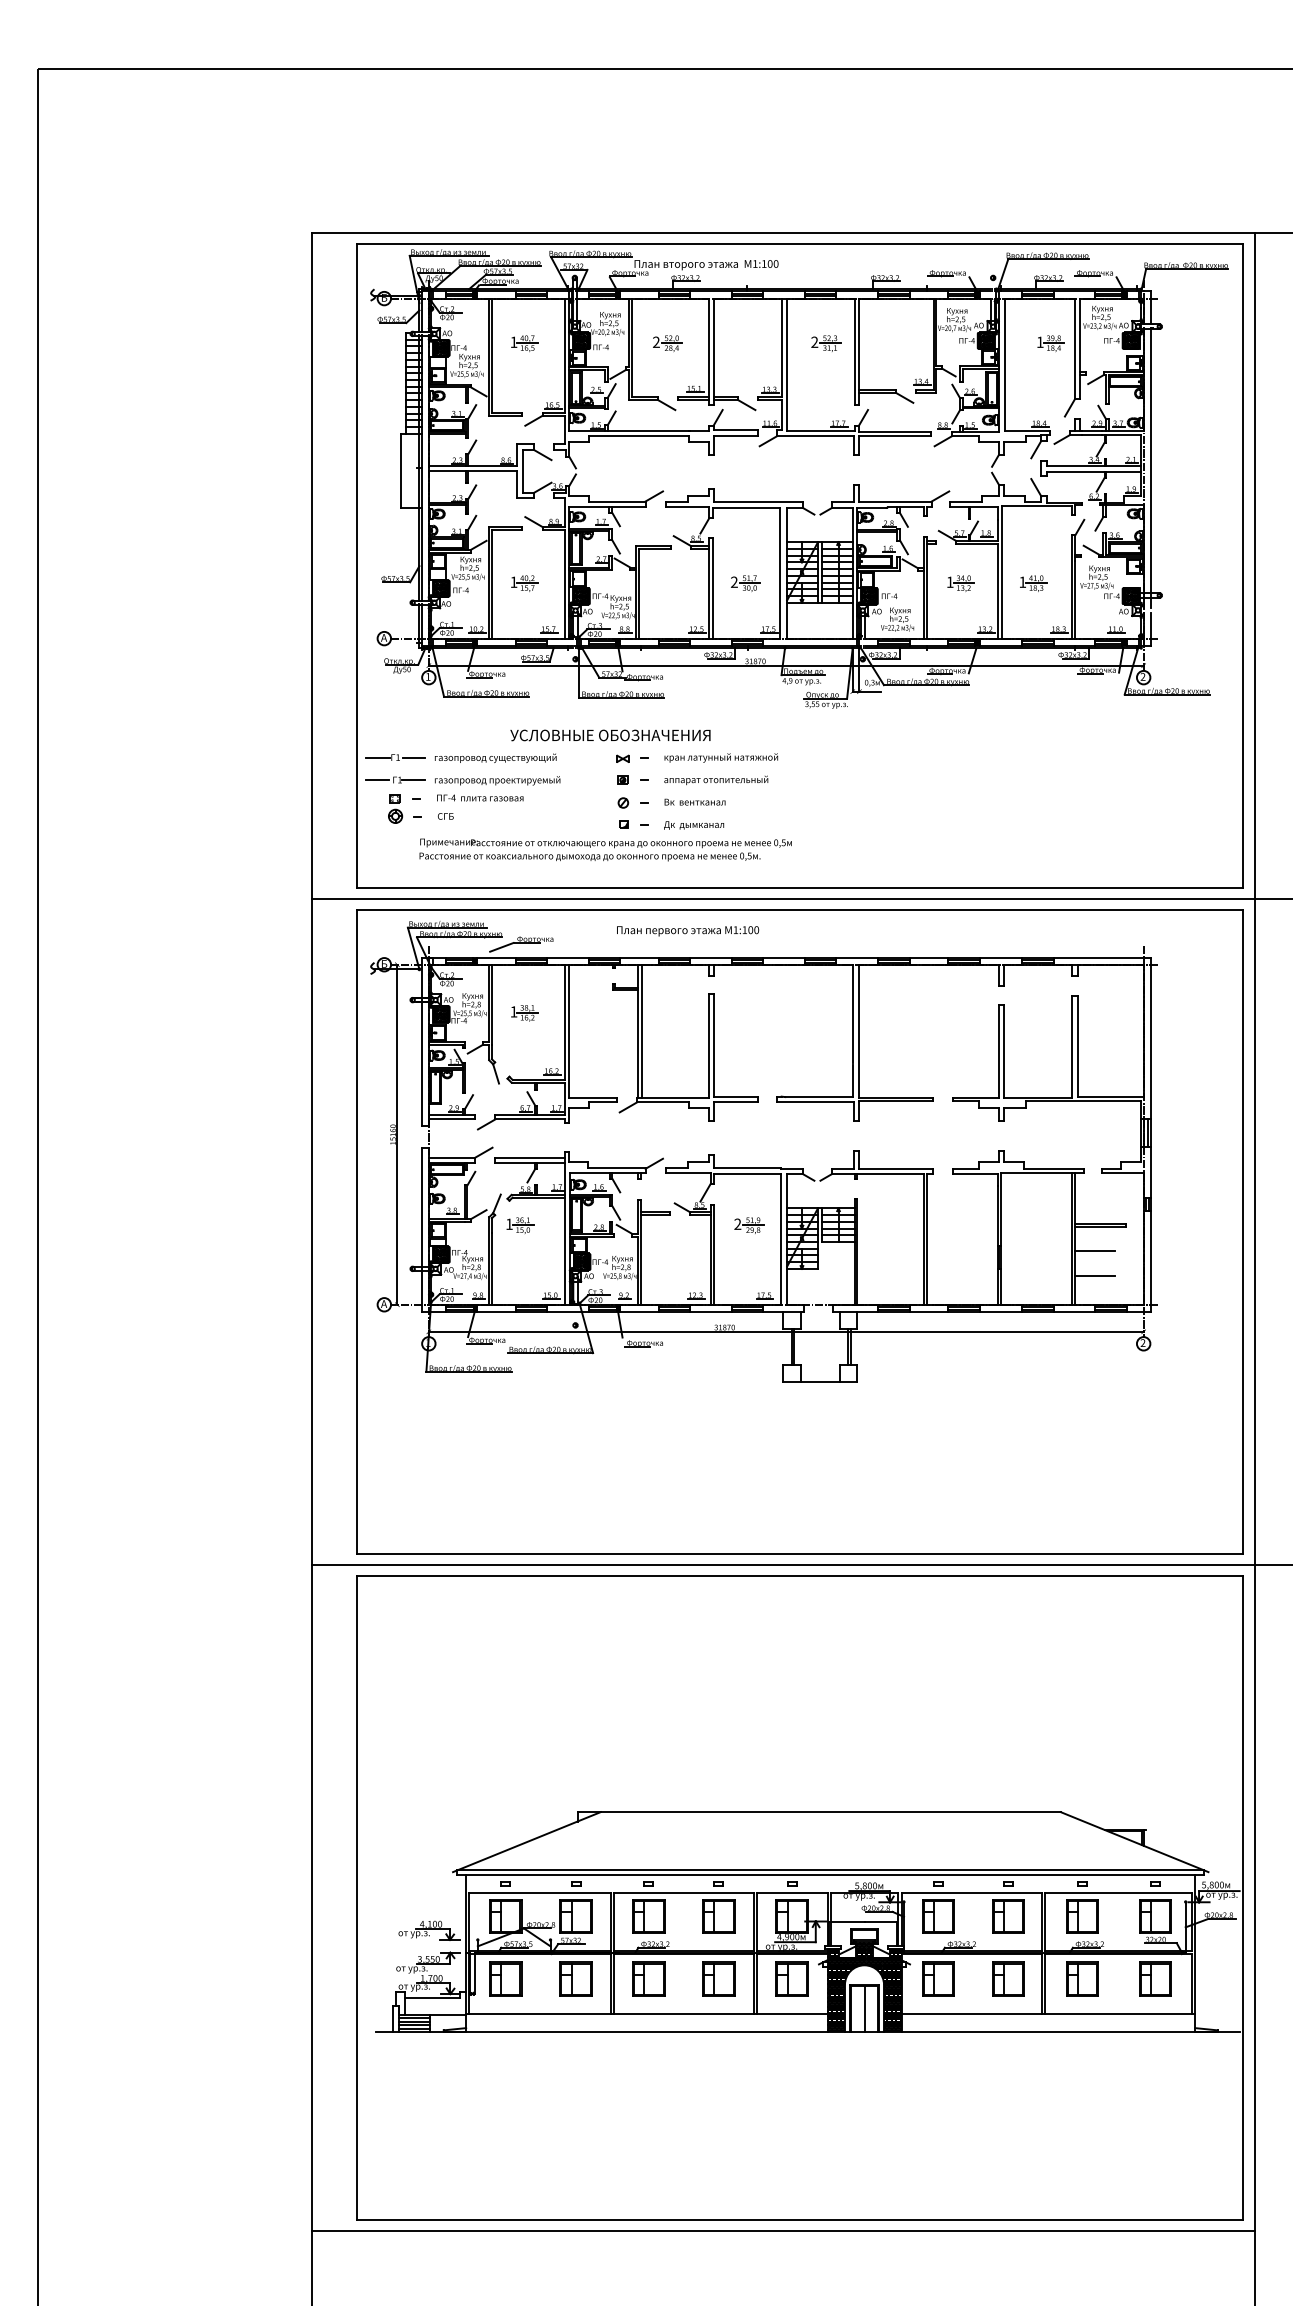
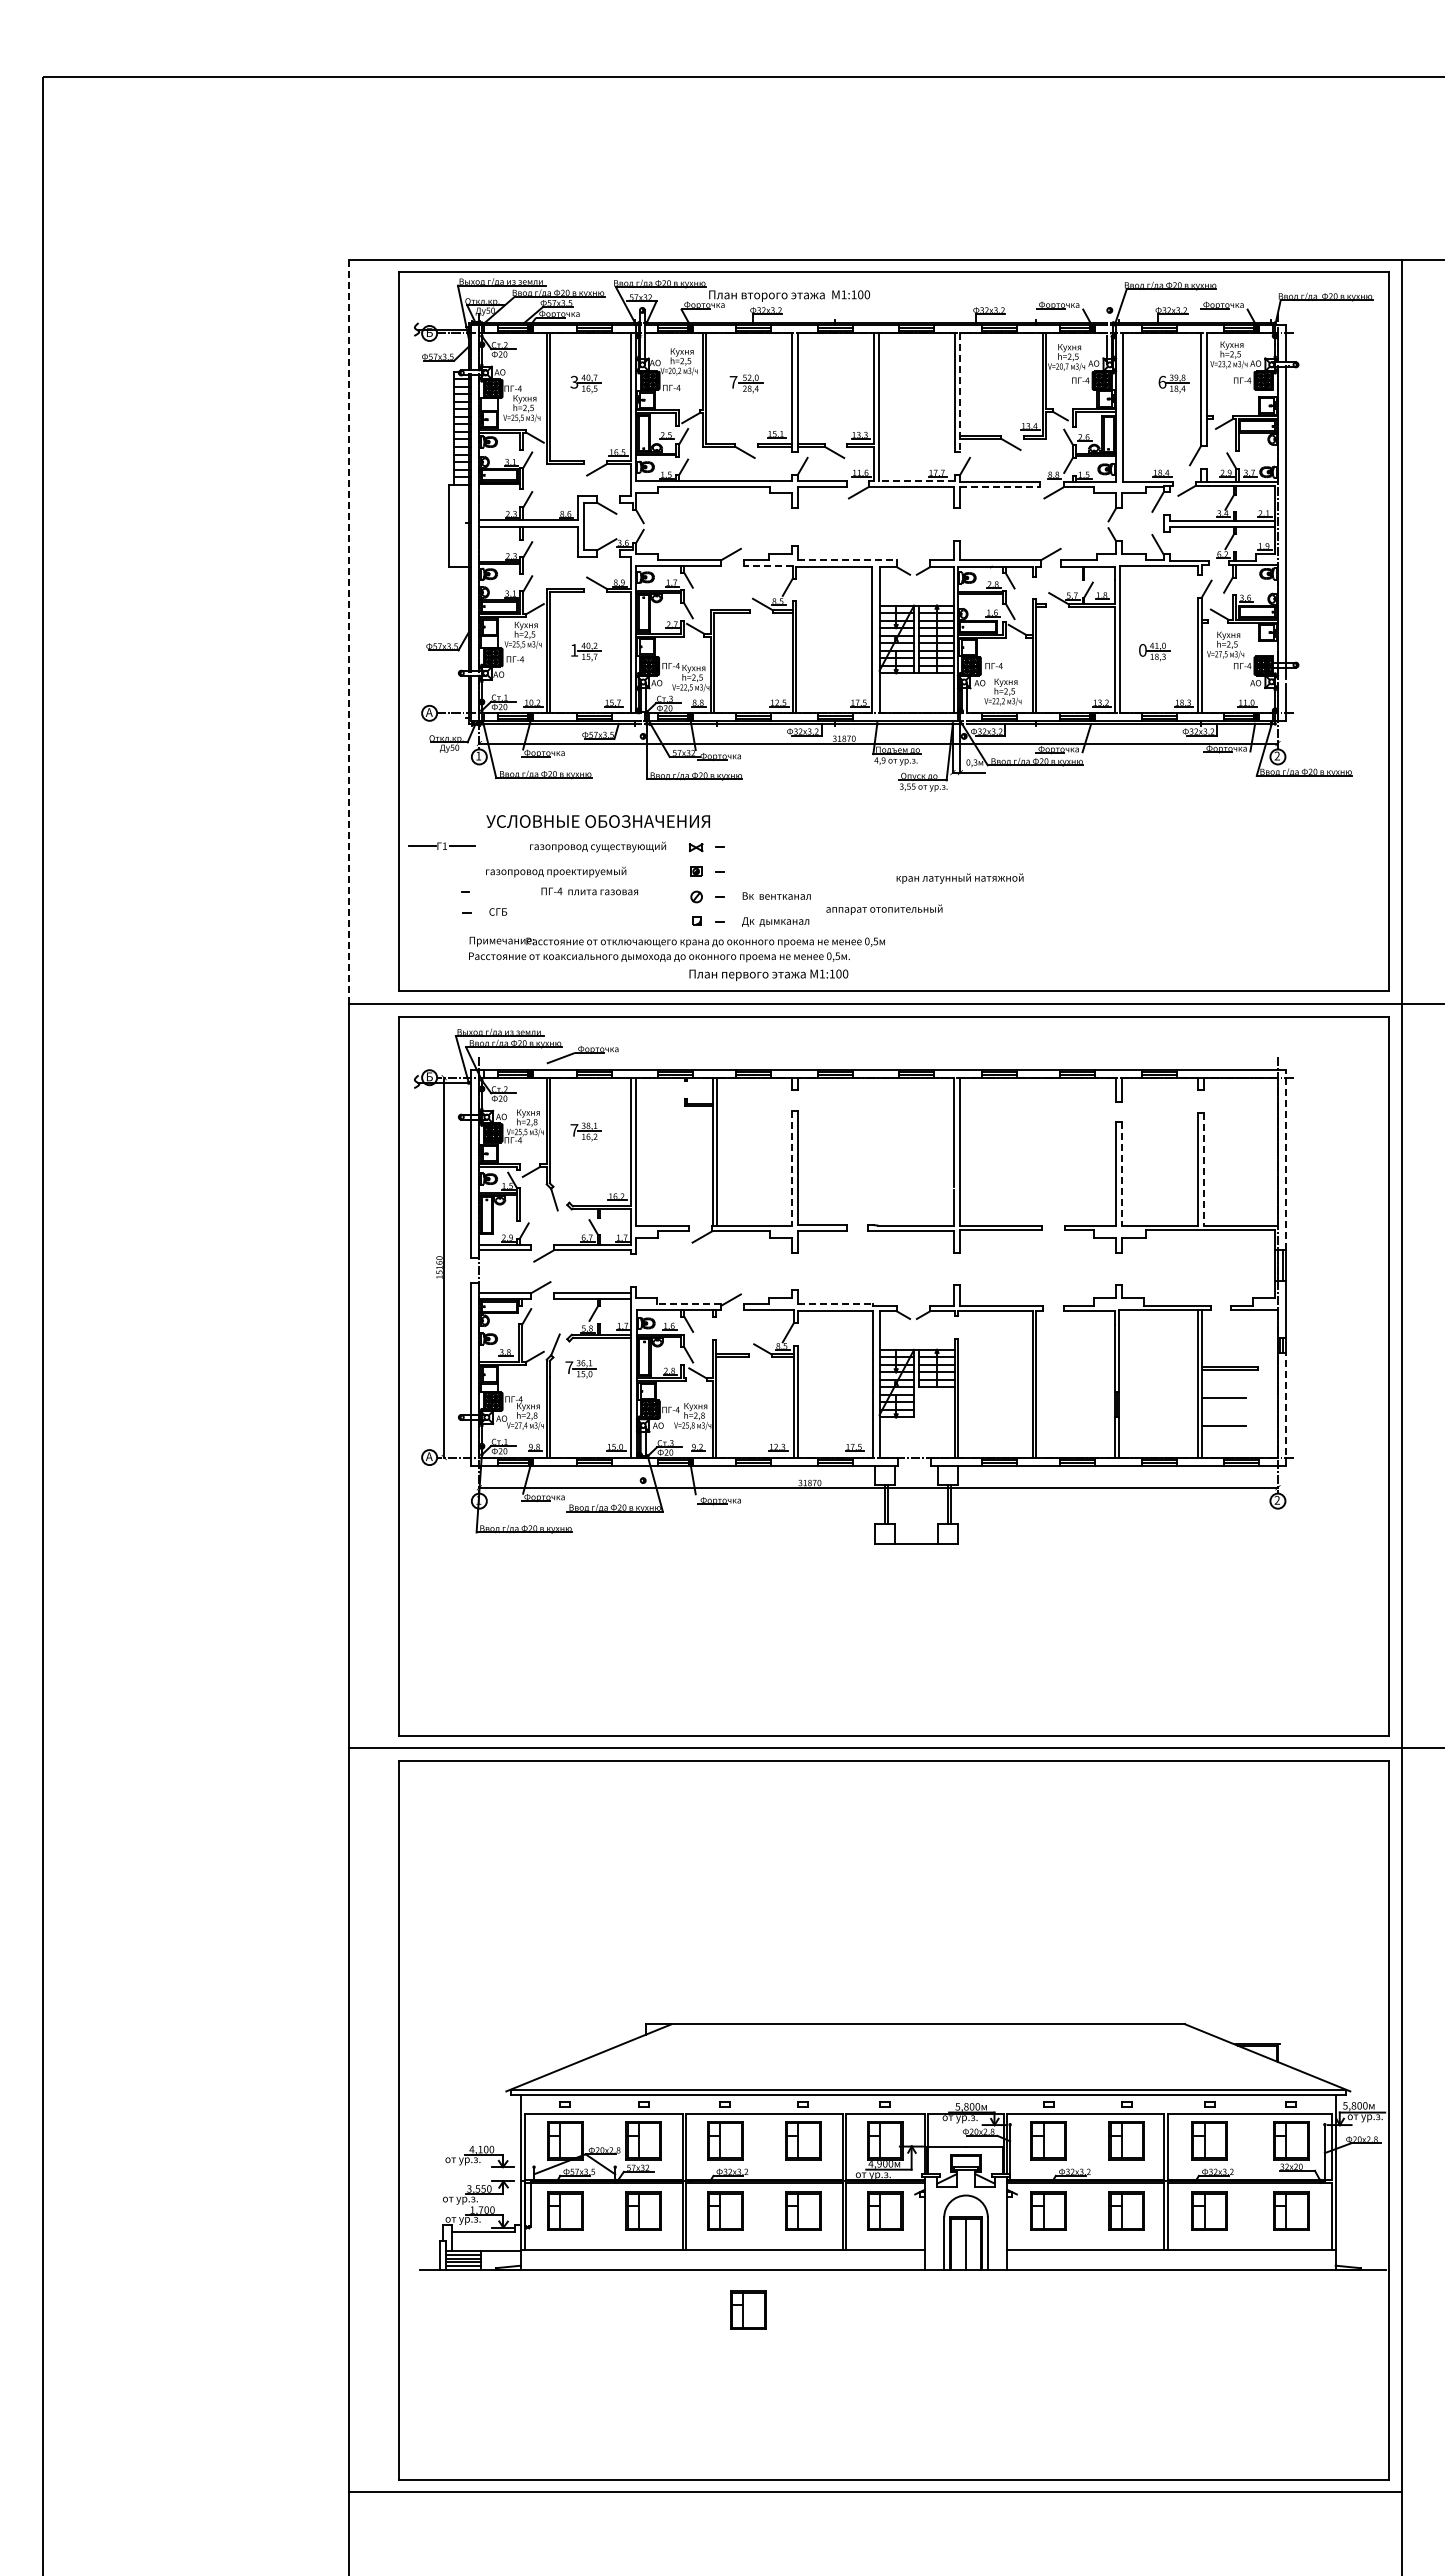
text: (514, 341) -> (574, 381), 1 -> 3
text: (656, 341) -> (733, 381), 2 -> 7
text: (1040, 341) -> (1162, 381), 1 -> 6
part: (826, 343) -> (923, 383), removed
line: (858, 351) -> (959, 392), solid -> dashed
line: (821, 431) -> (917, 481), solid -> dashed
line: (895, 436) -> (1000, 487), solid -> dashed
line: (759, 501) -> (848, 560), solid -> dashed
line: (687, 507) -> (768, 566), solid -> dashed
line: (312, 566) -> (349, 632), solid -> dashed
text: (1022, 582) -> (1142, 650), 1 -> 0
part: (745, 583) -> (833, 651), removed
part: (960, 583) -> (1073, 651), removed
text: (609, 735) -> (597, 821), moved
text: (495, 757) -> (597, 846), moved
text: (720, 757) -> (959, 878), moved
part: (394, 779) -> (441, 870), removed
text: (716, 780) -> (884, 909), moved
text: (480, 798) -> (589, 891), moved
part: (394, 808) -> (441, 903), removed
text: (687, 931) -> (768, 975), moved
text: (514, 1012) -> (574, 1130), 1 -> 7
line: (1150, 1037) -> (1285, 1159), solid -> dashed
line: (709, 1046) -> (792, 1168), solid -> dashed
line: (1077, 1046) -> (1204, 1169), solid -> dashed
line: (1003, 1051) -> (1121, 1174), solid -> dashed
line: (616, 1167) -> (688, 1304), solid -> dashed
line: (747, 1167) -> (835, 1304), solid -> dashed
text: (509, 1224) -> (569, 1367), 1 -> 7
part: (749, 1225) -> (837, 1369), removed
line: (1150, 1260) -> (1285, 1408), solid -> dashed
hatch: (864, 1986) -> (965, 2219), removed
part: (669, 2067) -> (748, 2309), added

